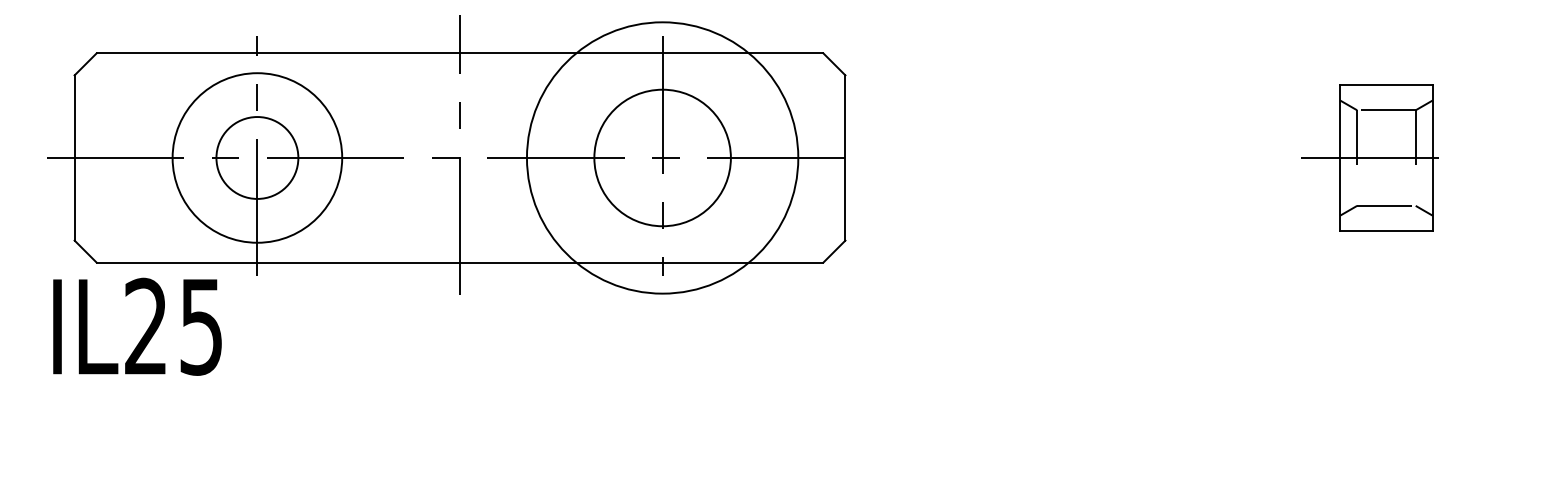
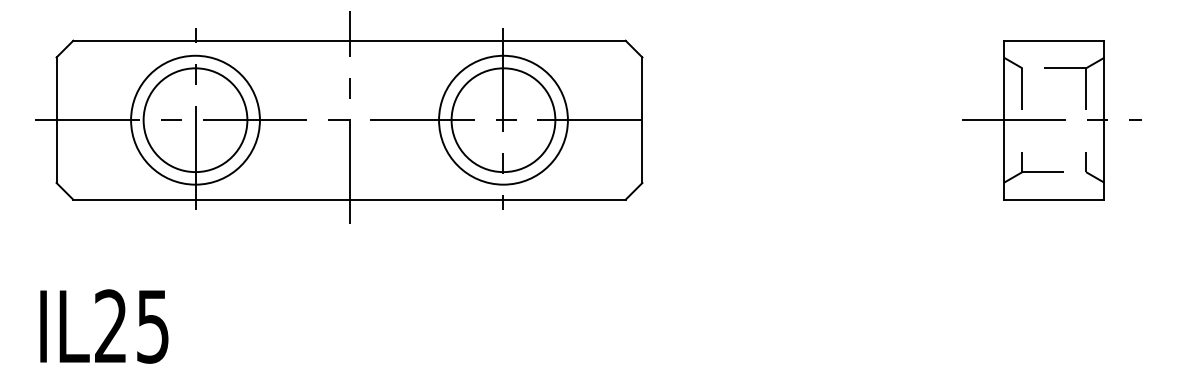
circle: (662, 157) -> (503, 119), size x0.62
circle: (257, 158) -> (195, 120), size x1.67
part: (1383, 158) -> (1051, 120), size x1.43
text: (137, 326) -> (104, 326), moved

